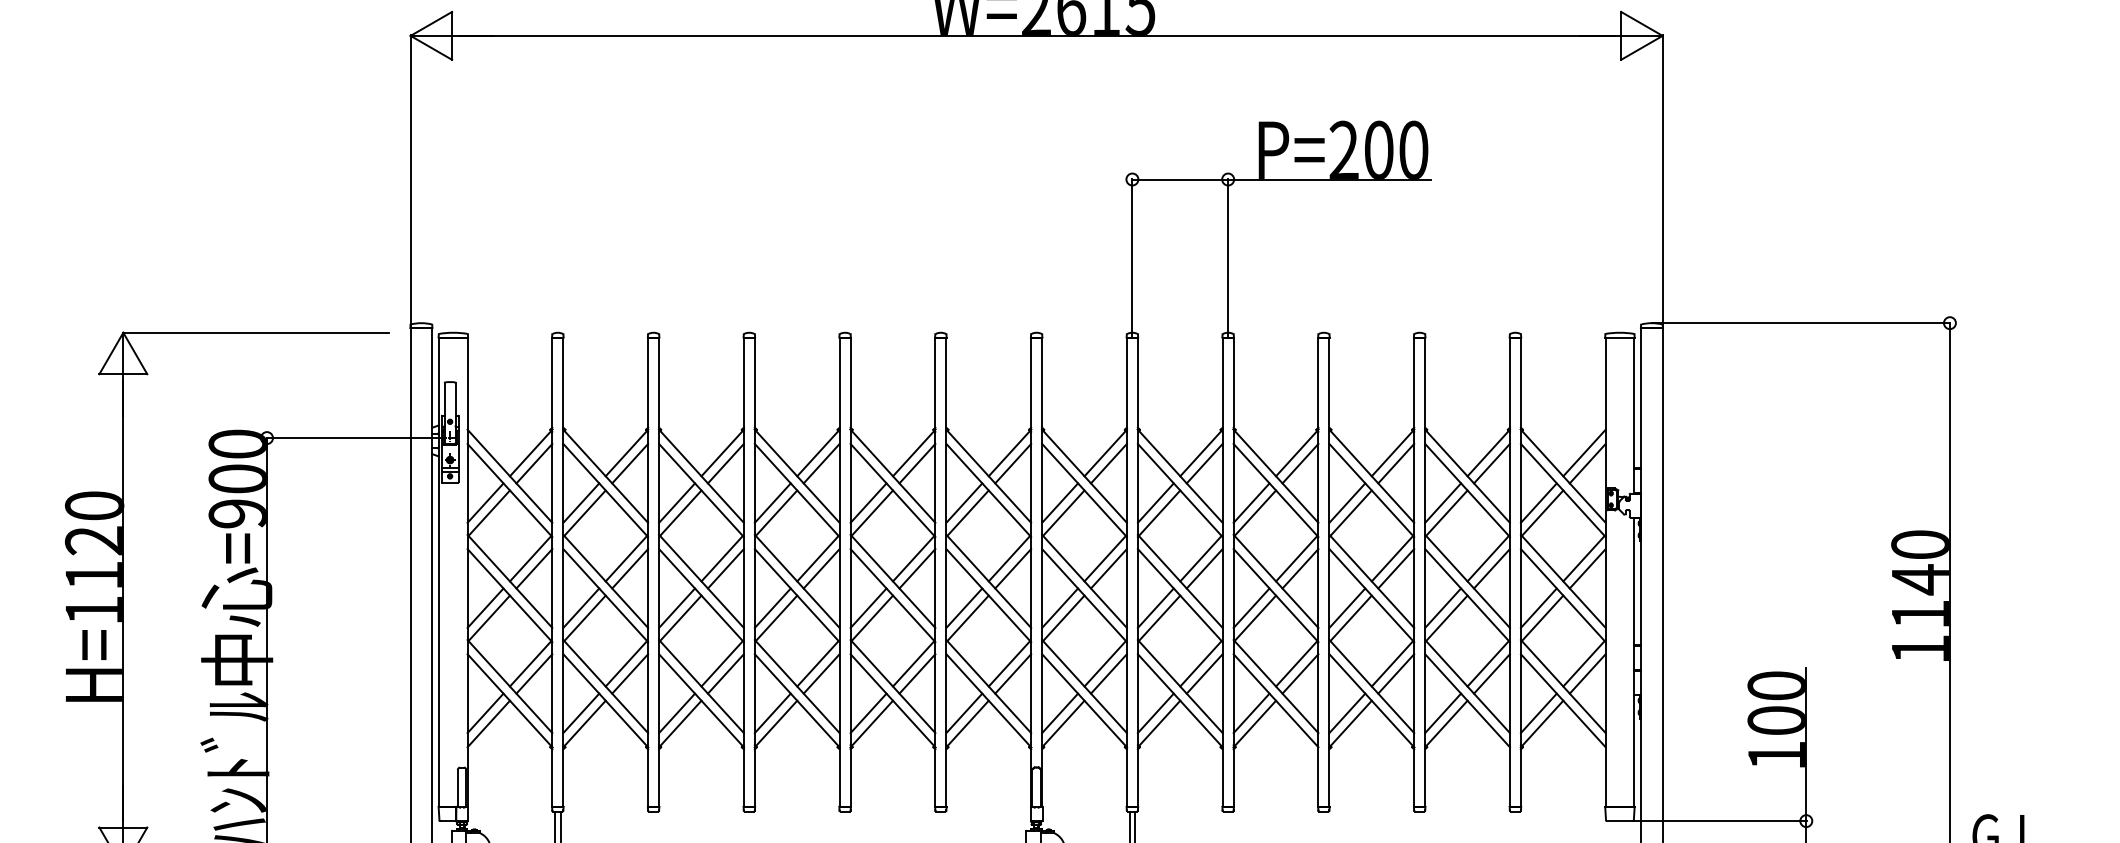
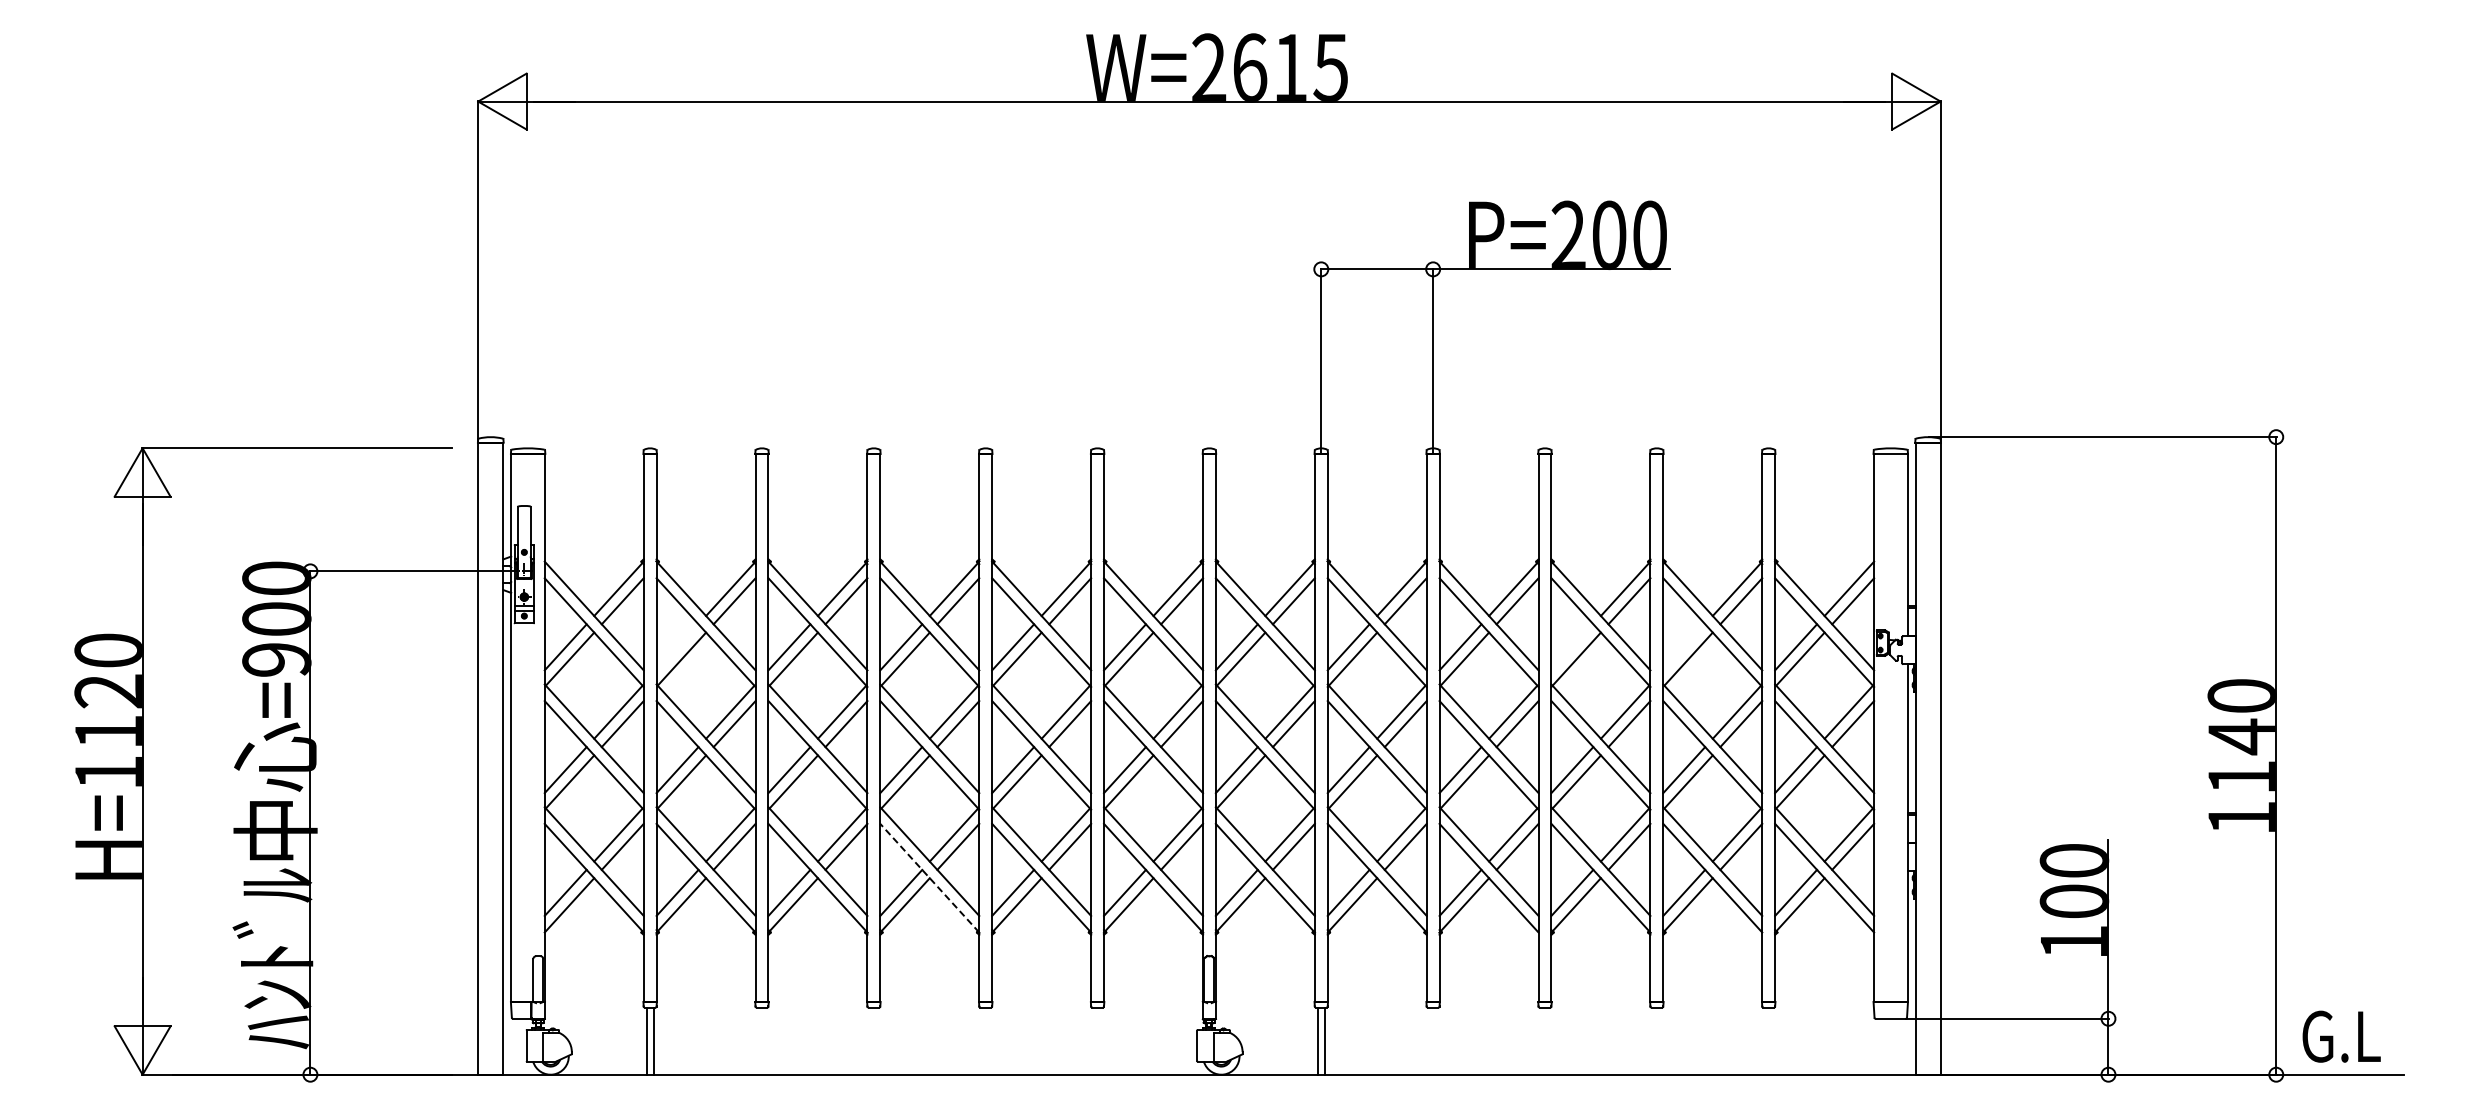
line: (581, 503) -> (677, 647), removed
line: (1347, 503) -> (1572, 647), removed
line: (1443, 503) -> (1684, 647), removed
line: (796, 700) -> (929, 877), solid -> dashed

